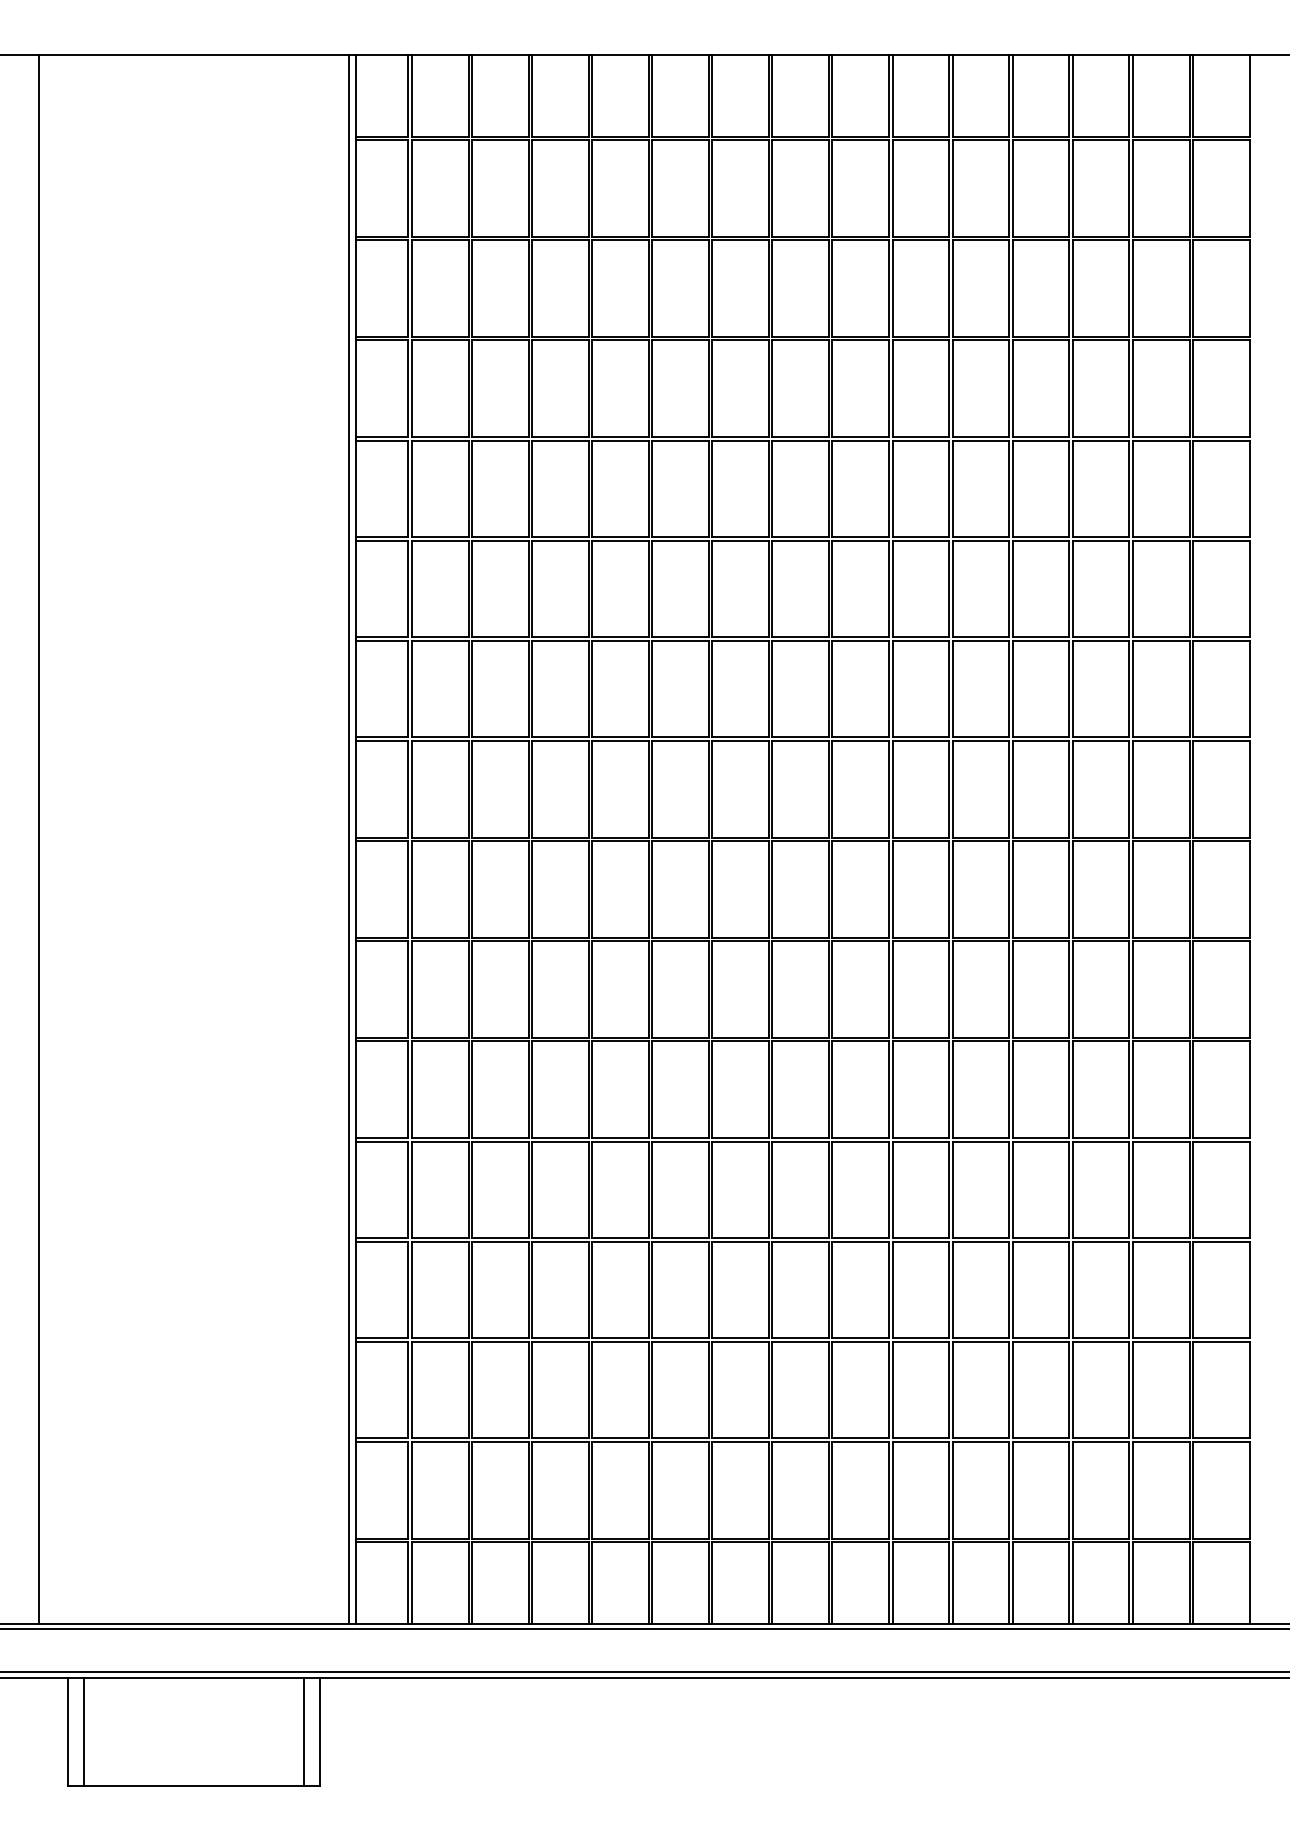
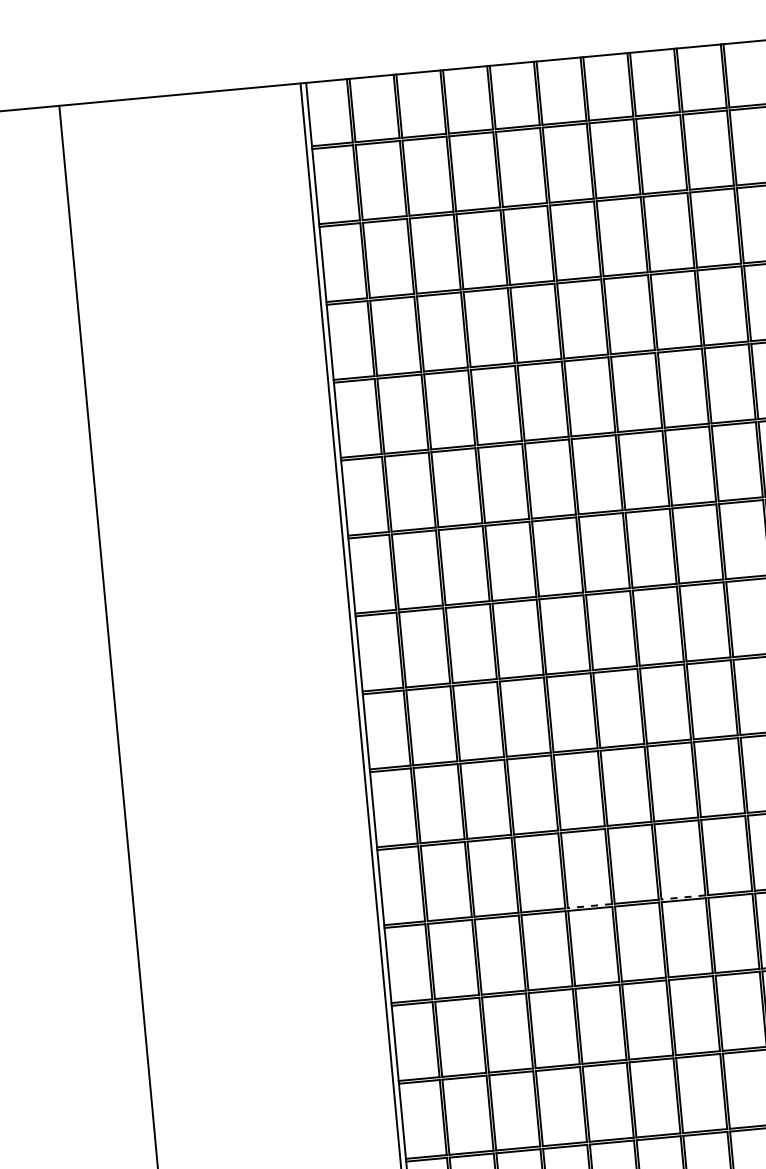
line: (619, 1137) -> (589, 905), solid -> dashed
line: (740, 1137) -> (683, 897), solid -> dashed

